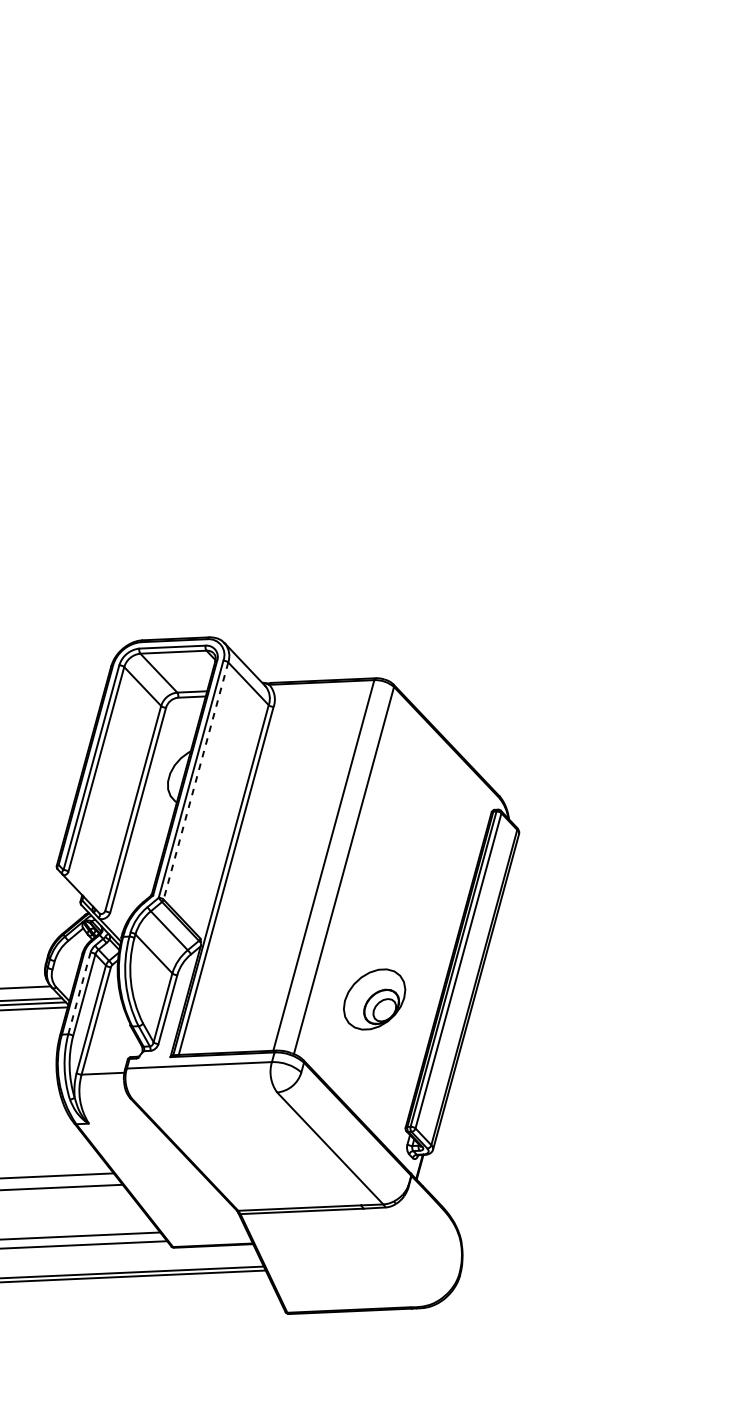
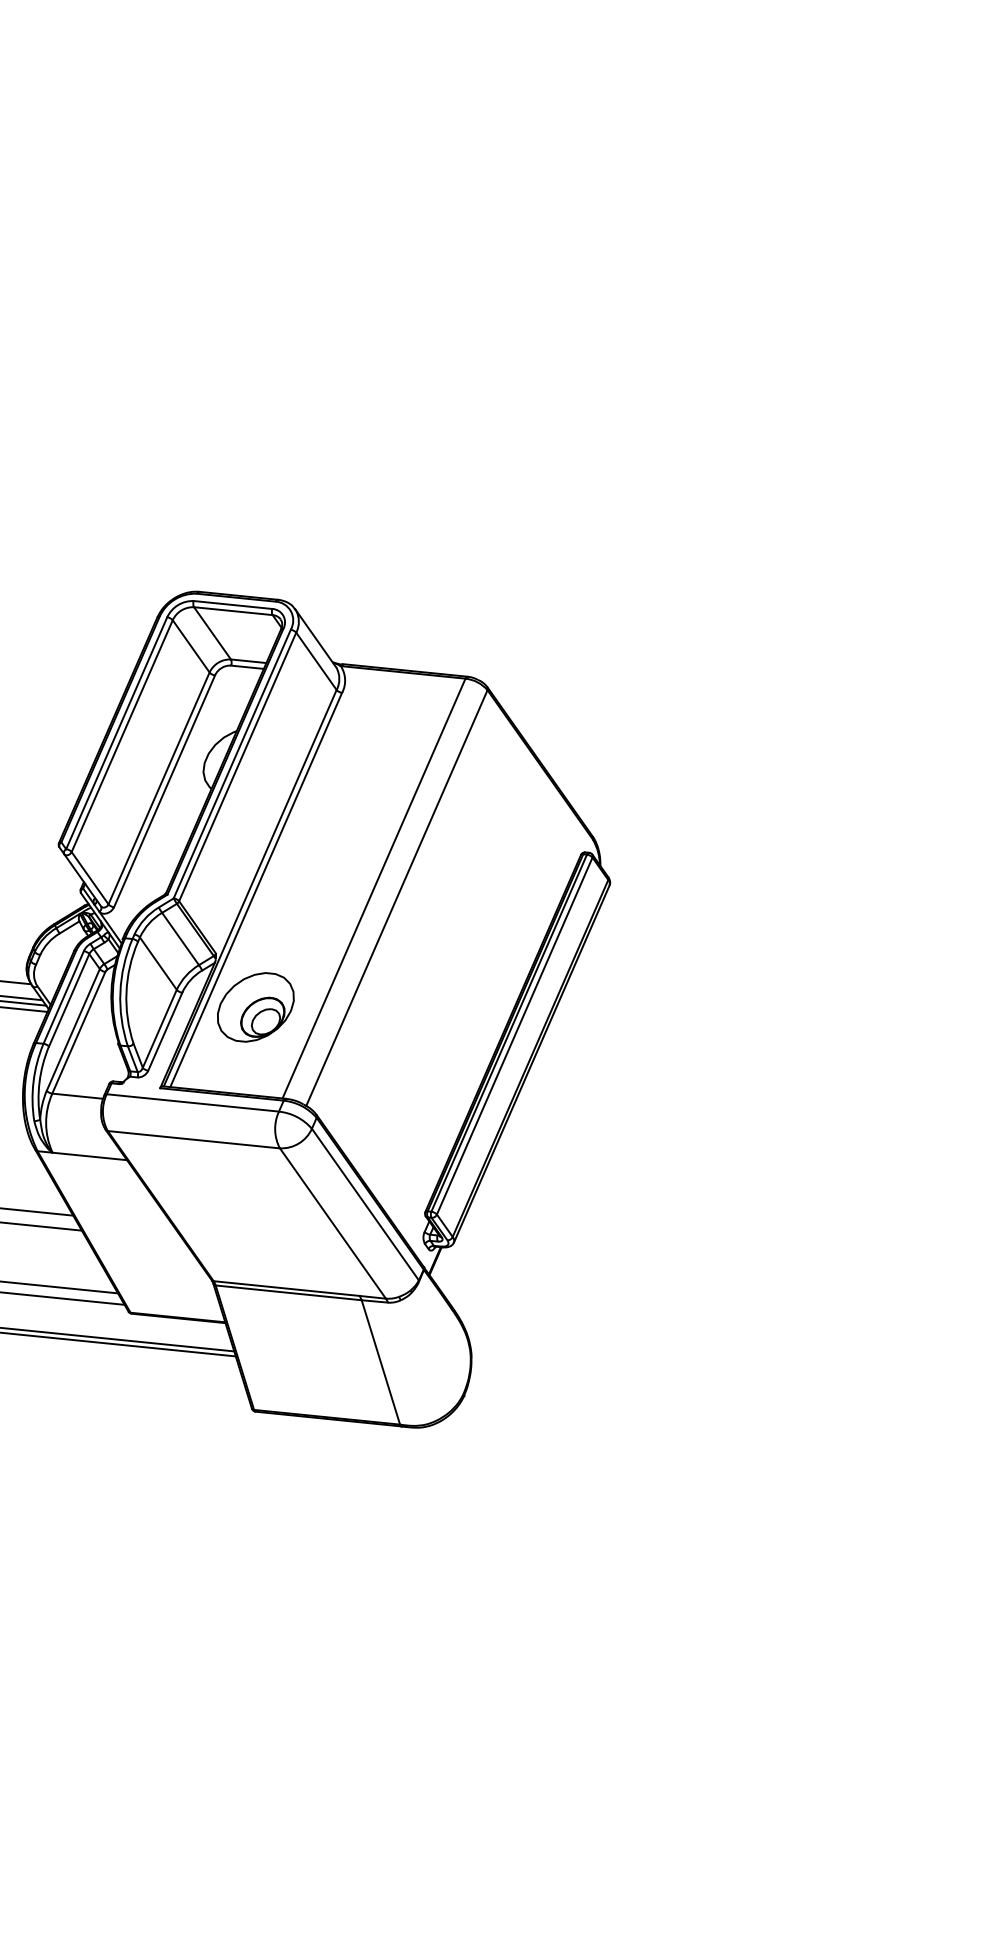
line: (195, 780) -> (237, 766), dashed -> solid
line: (86, 891) -> (89, 878), added
line: (79, 993) -> (63, 997), dashed -> solid
part: (374, 999) -> (255, 1007), moved
line: (204, 1095) -> (193, 1139), added
line: (120, 1122) -> (89, 1156), added
line: (354, 1128) -> (364, 1204), added
line: (386, 1258) -> (380, 1362), added

